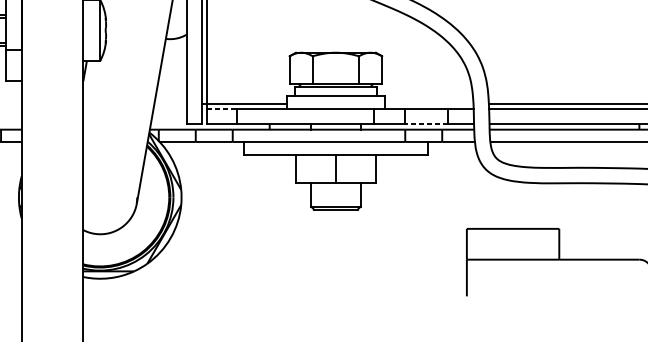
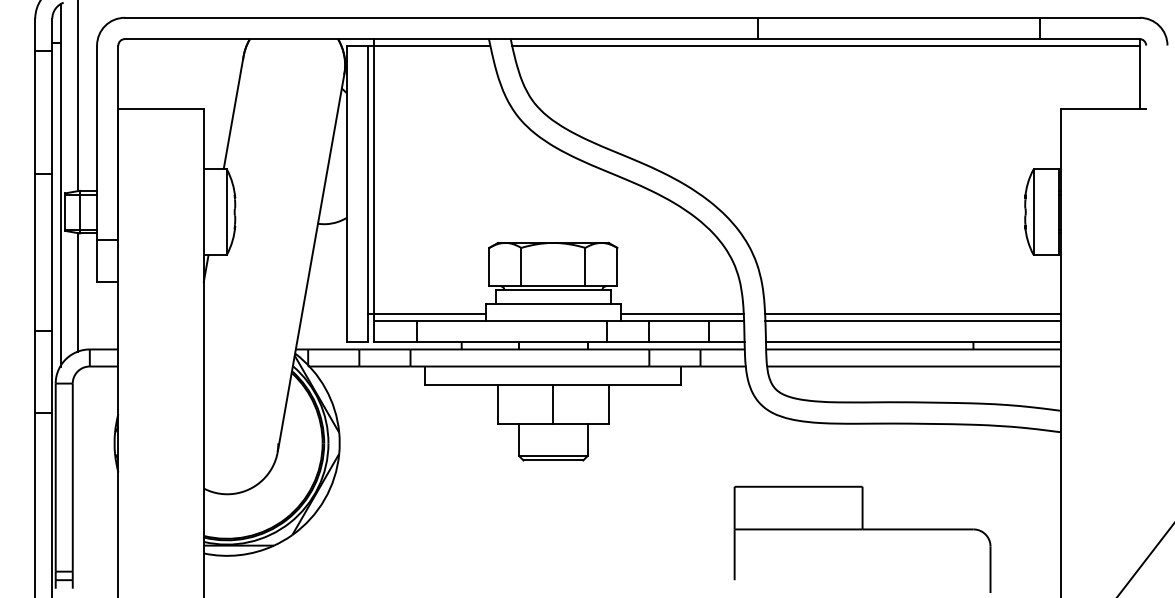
line: (428, 104) -> (681, 314), added
line: (222, 108) -> (396, 320), dashed -> solid
line: (427, 123) -> (679, 341), dashed -> solid

